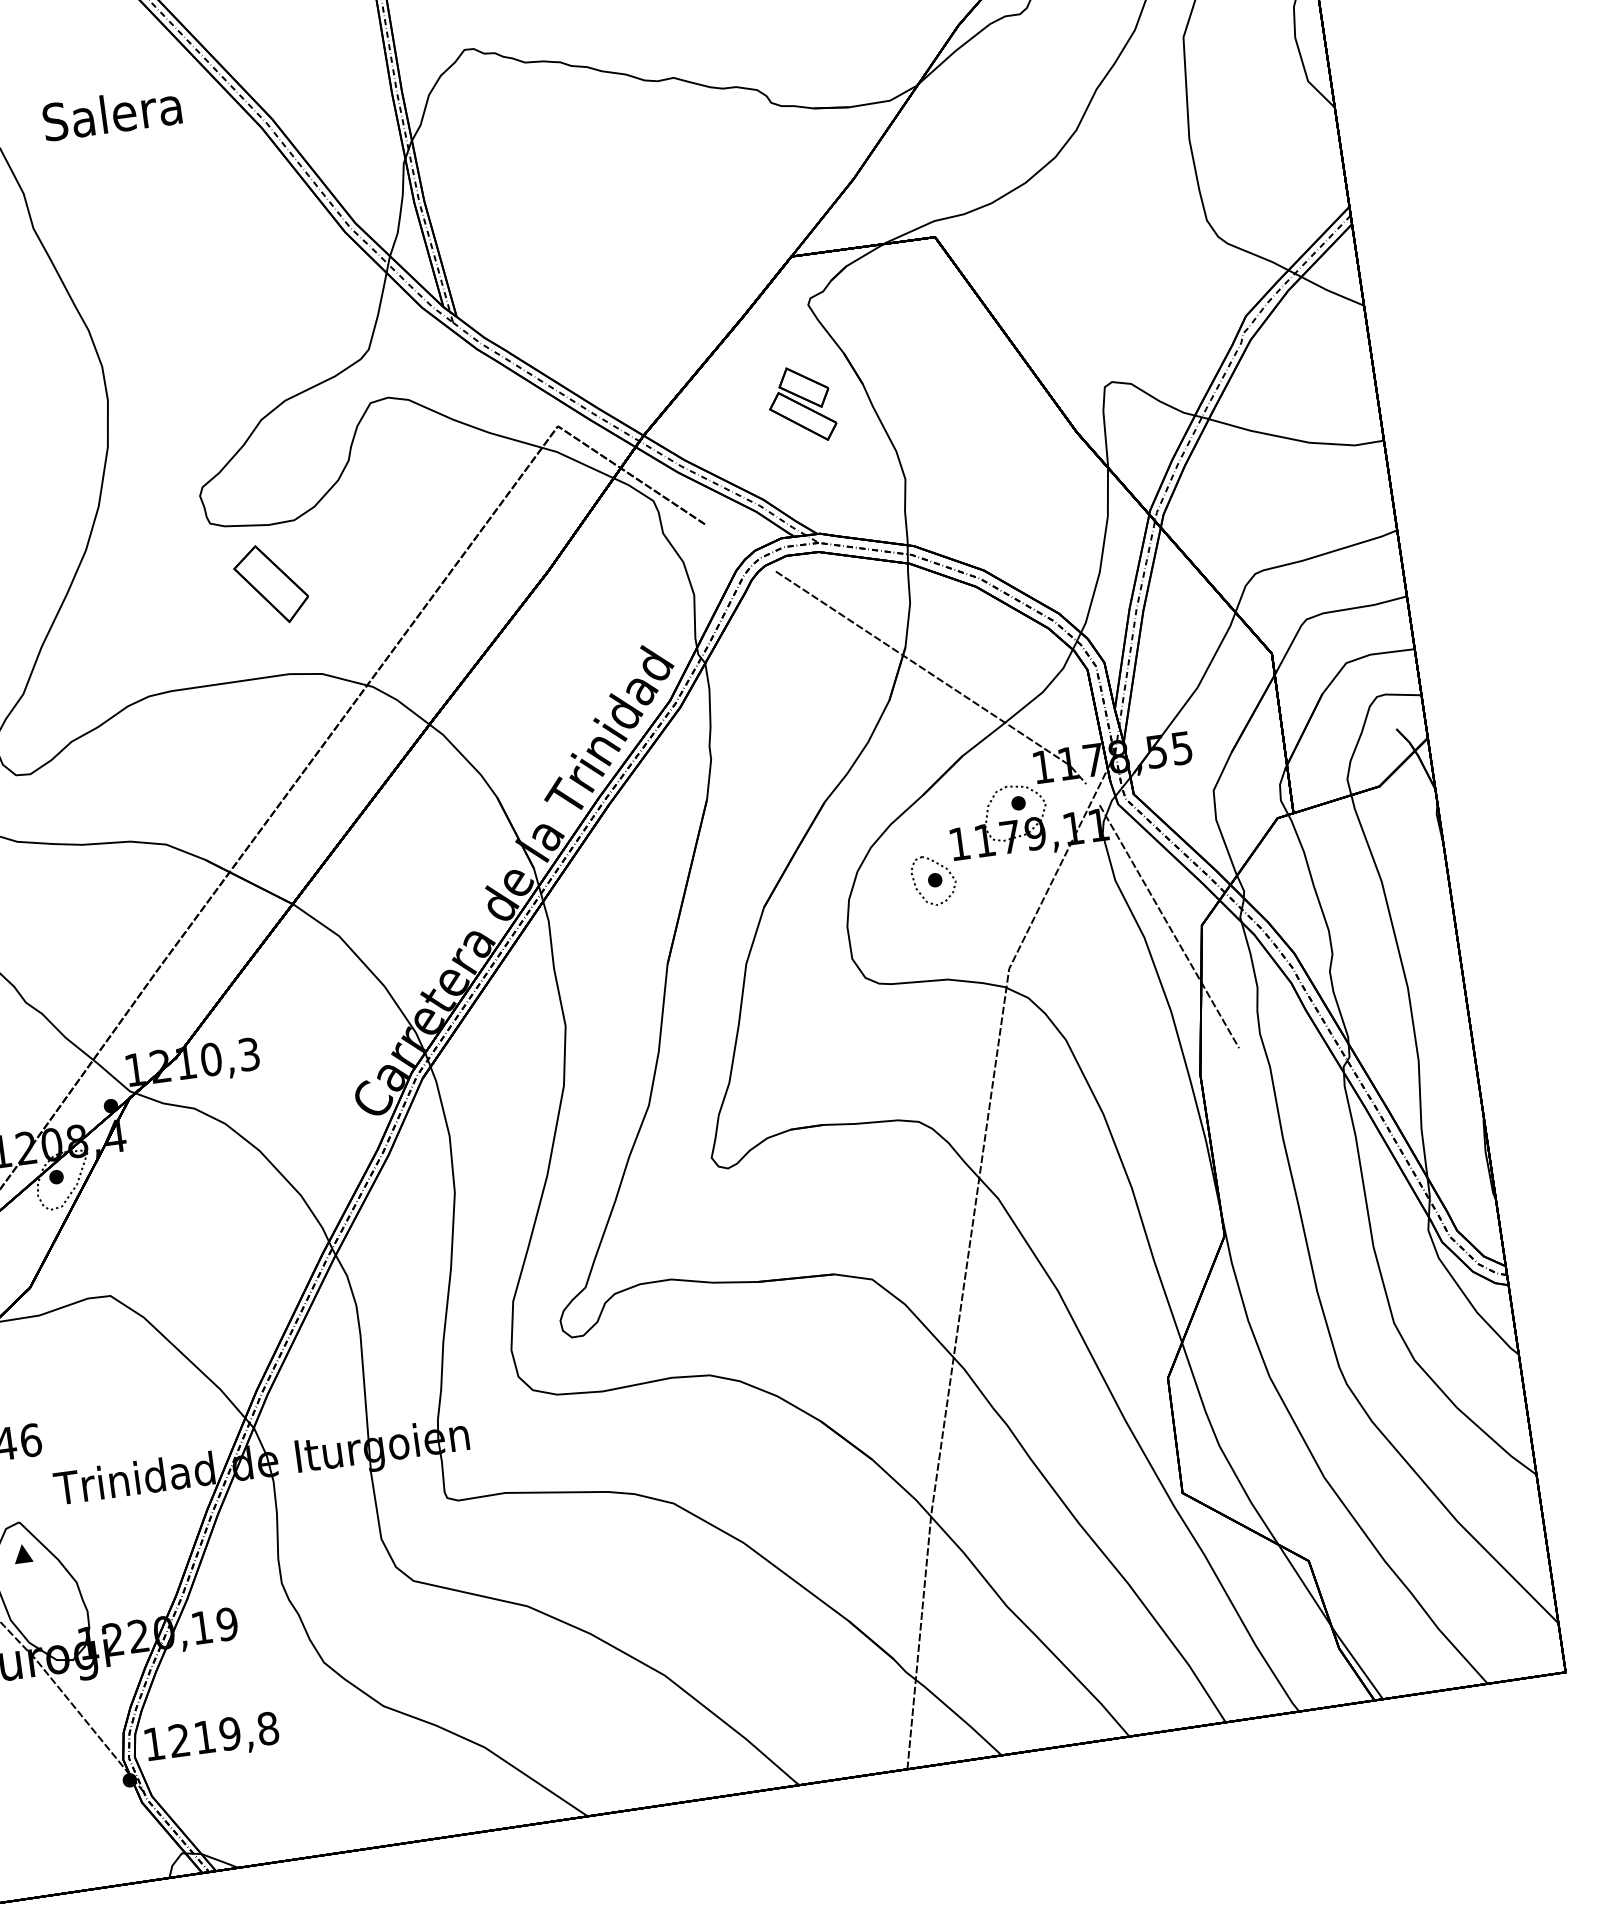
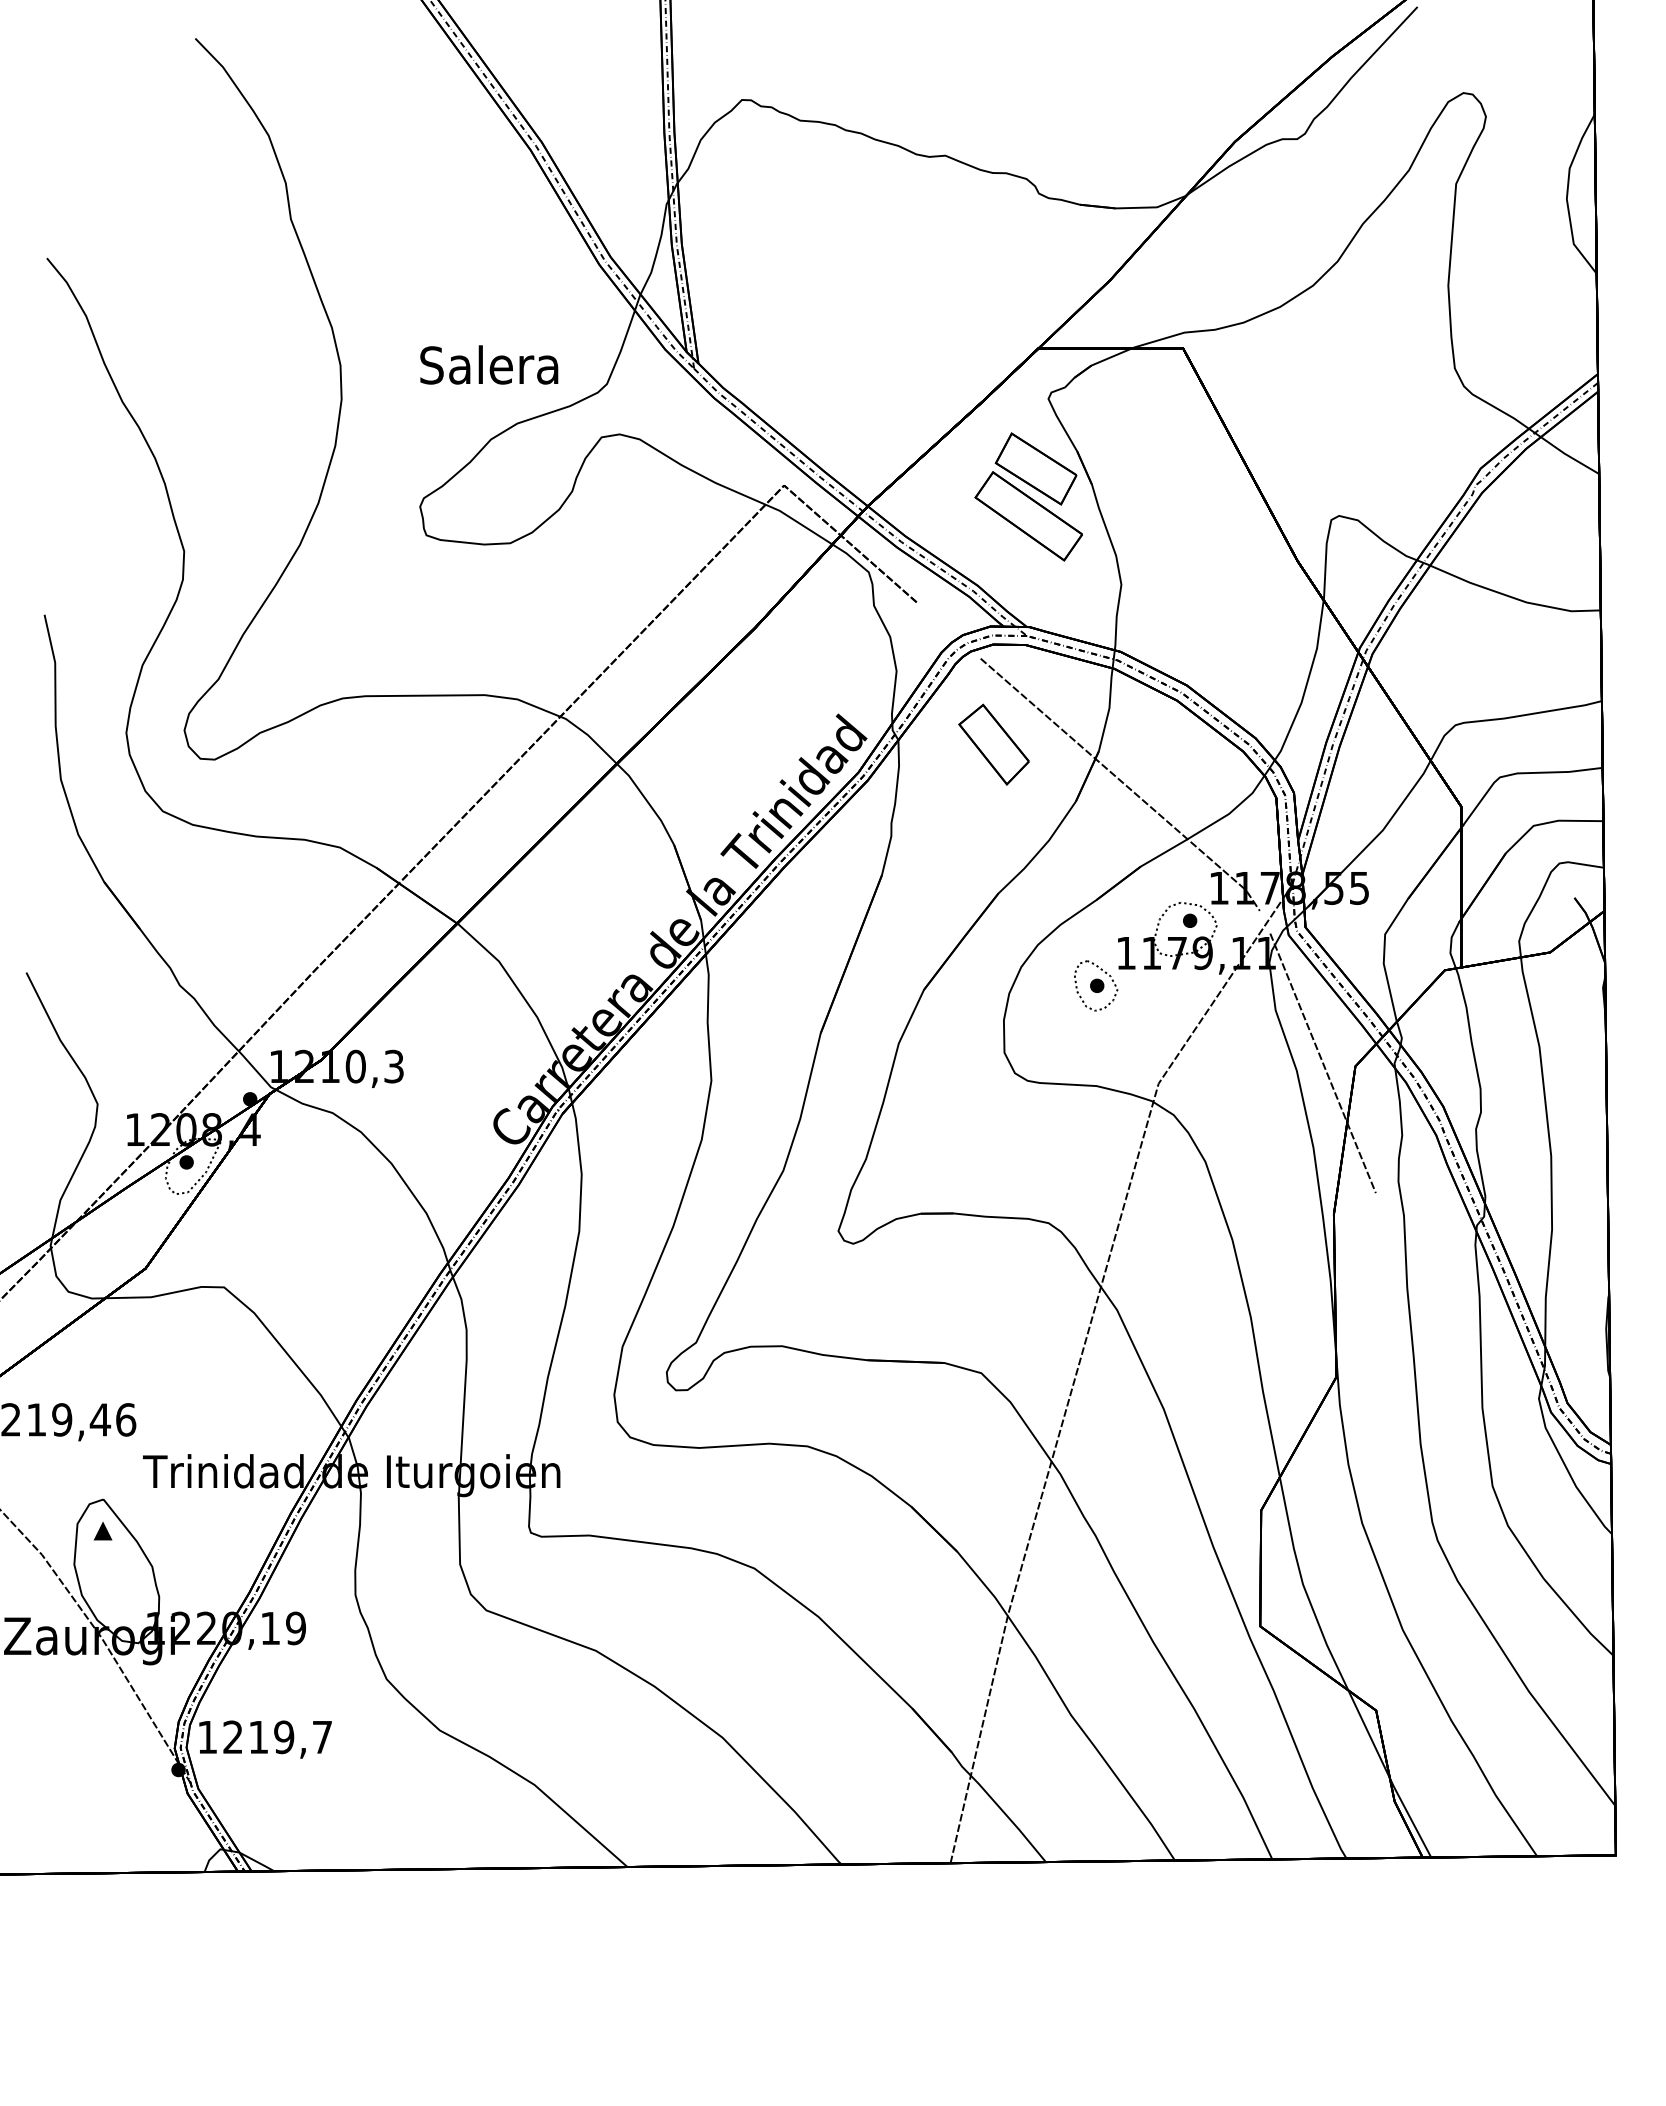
text: (112, 113) -> (489, 364), moved
part: (801, 404) -> (1028, 496), size x1.67
part: (270, 584) -> (993, 744), moved
text: (268, 1728) -> (322, 1737), 1219,8 -> 1219,7

